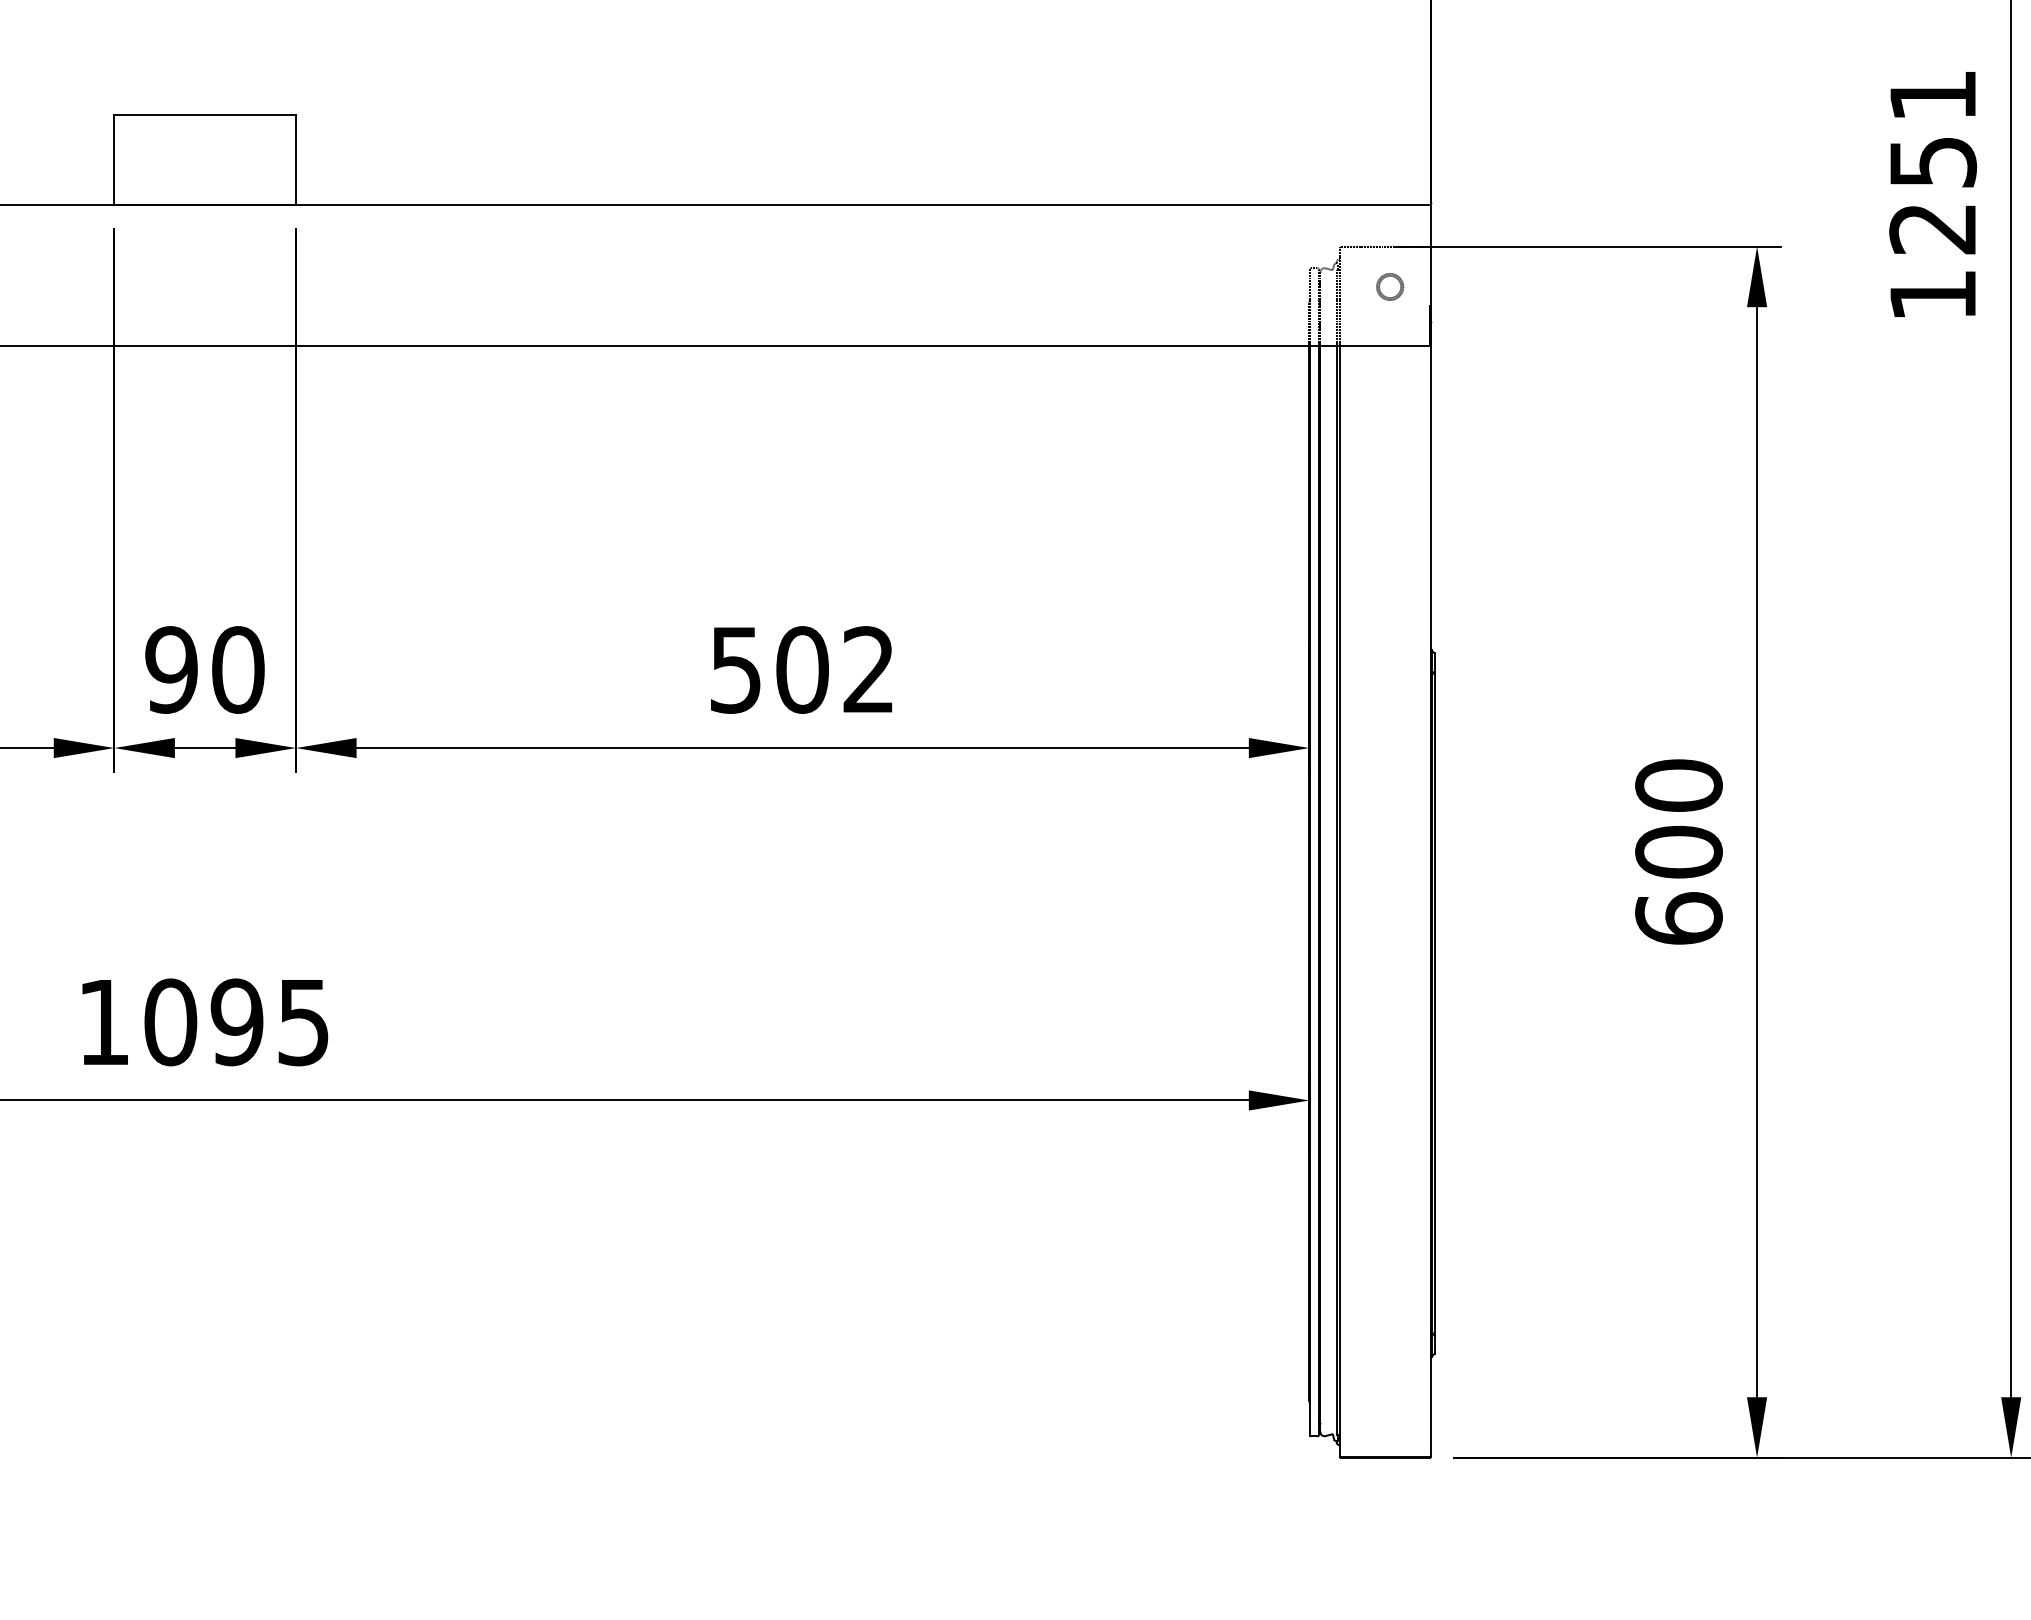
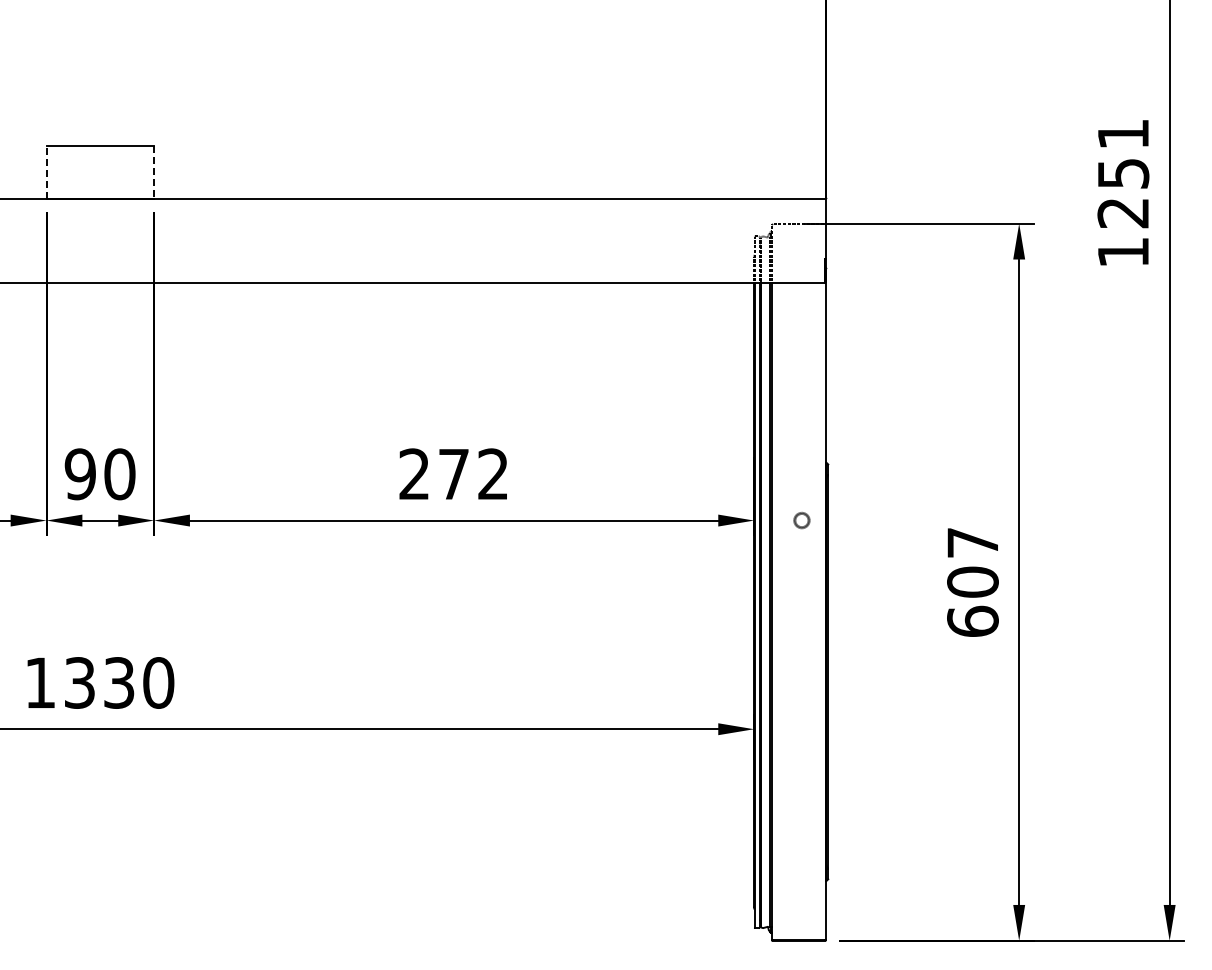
line: (114, 160) -> (46, 172), solid -> dashed
line: (296, 160) -> (154, 172), solid -> dashed
circle: (1389, 286) -> (801, 520), moved
text: (769, 670) -> (434, 474), 502 -> 272
text: (1678, 785) -> (972, 542), 600 -> 607
text: (237, 1021) -> (119, 682), 1095 -> 1330

